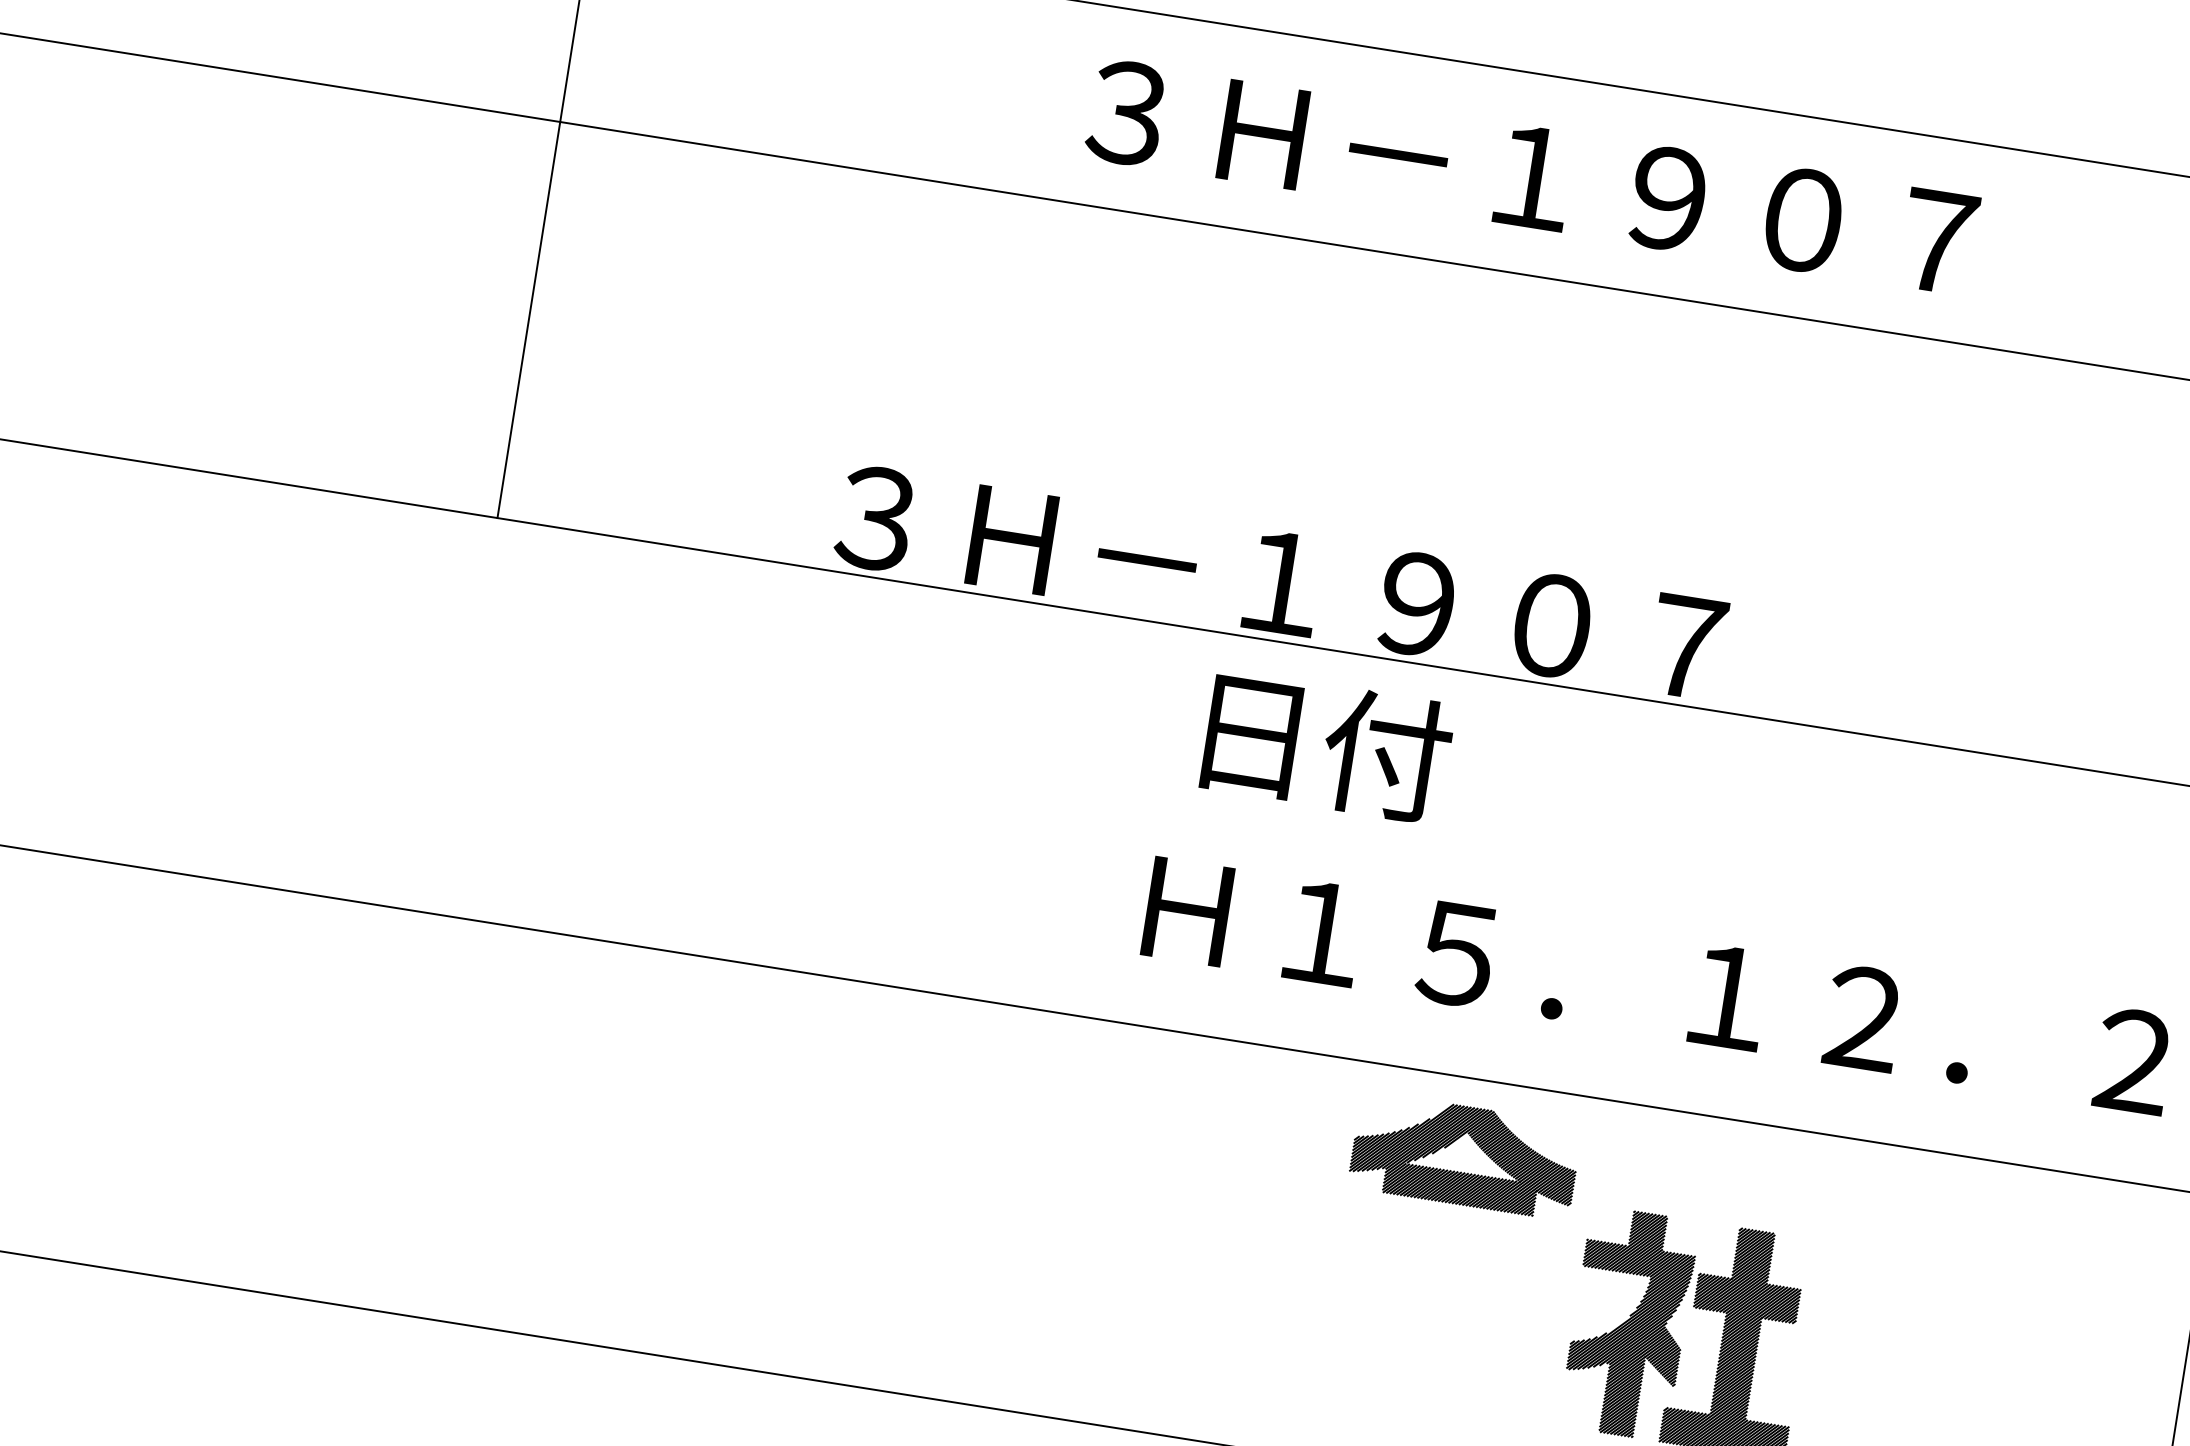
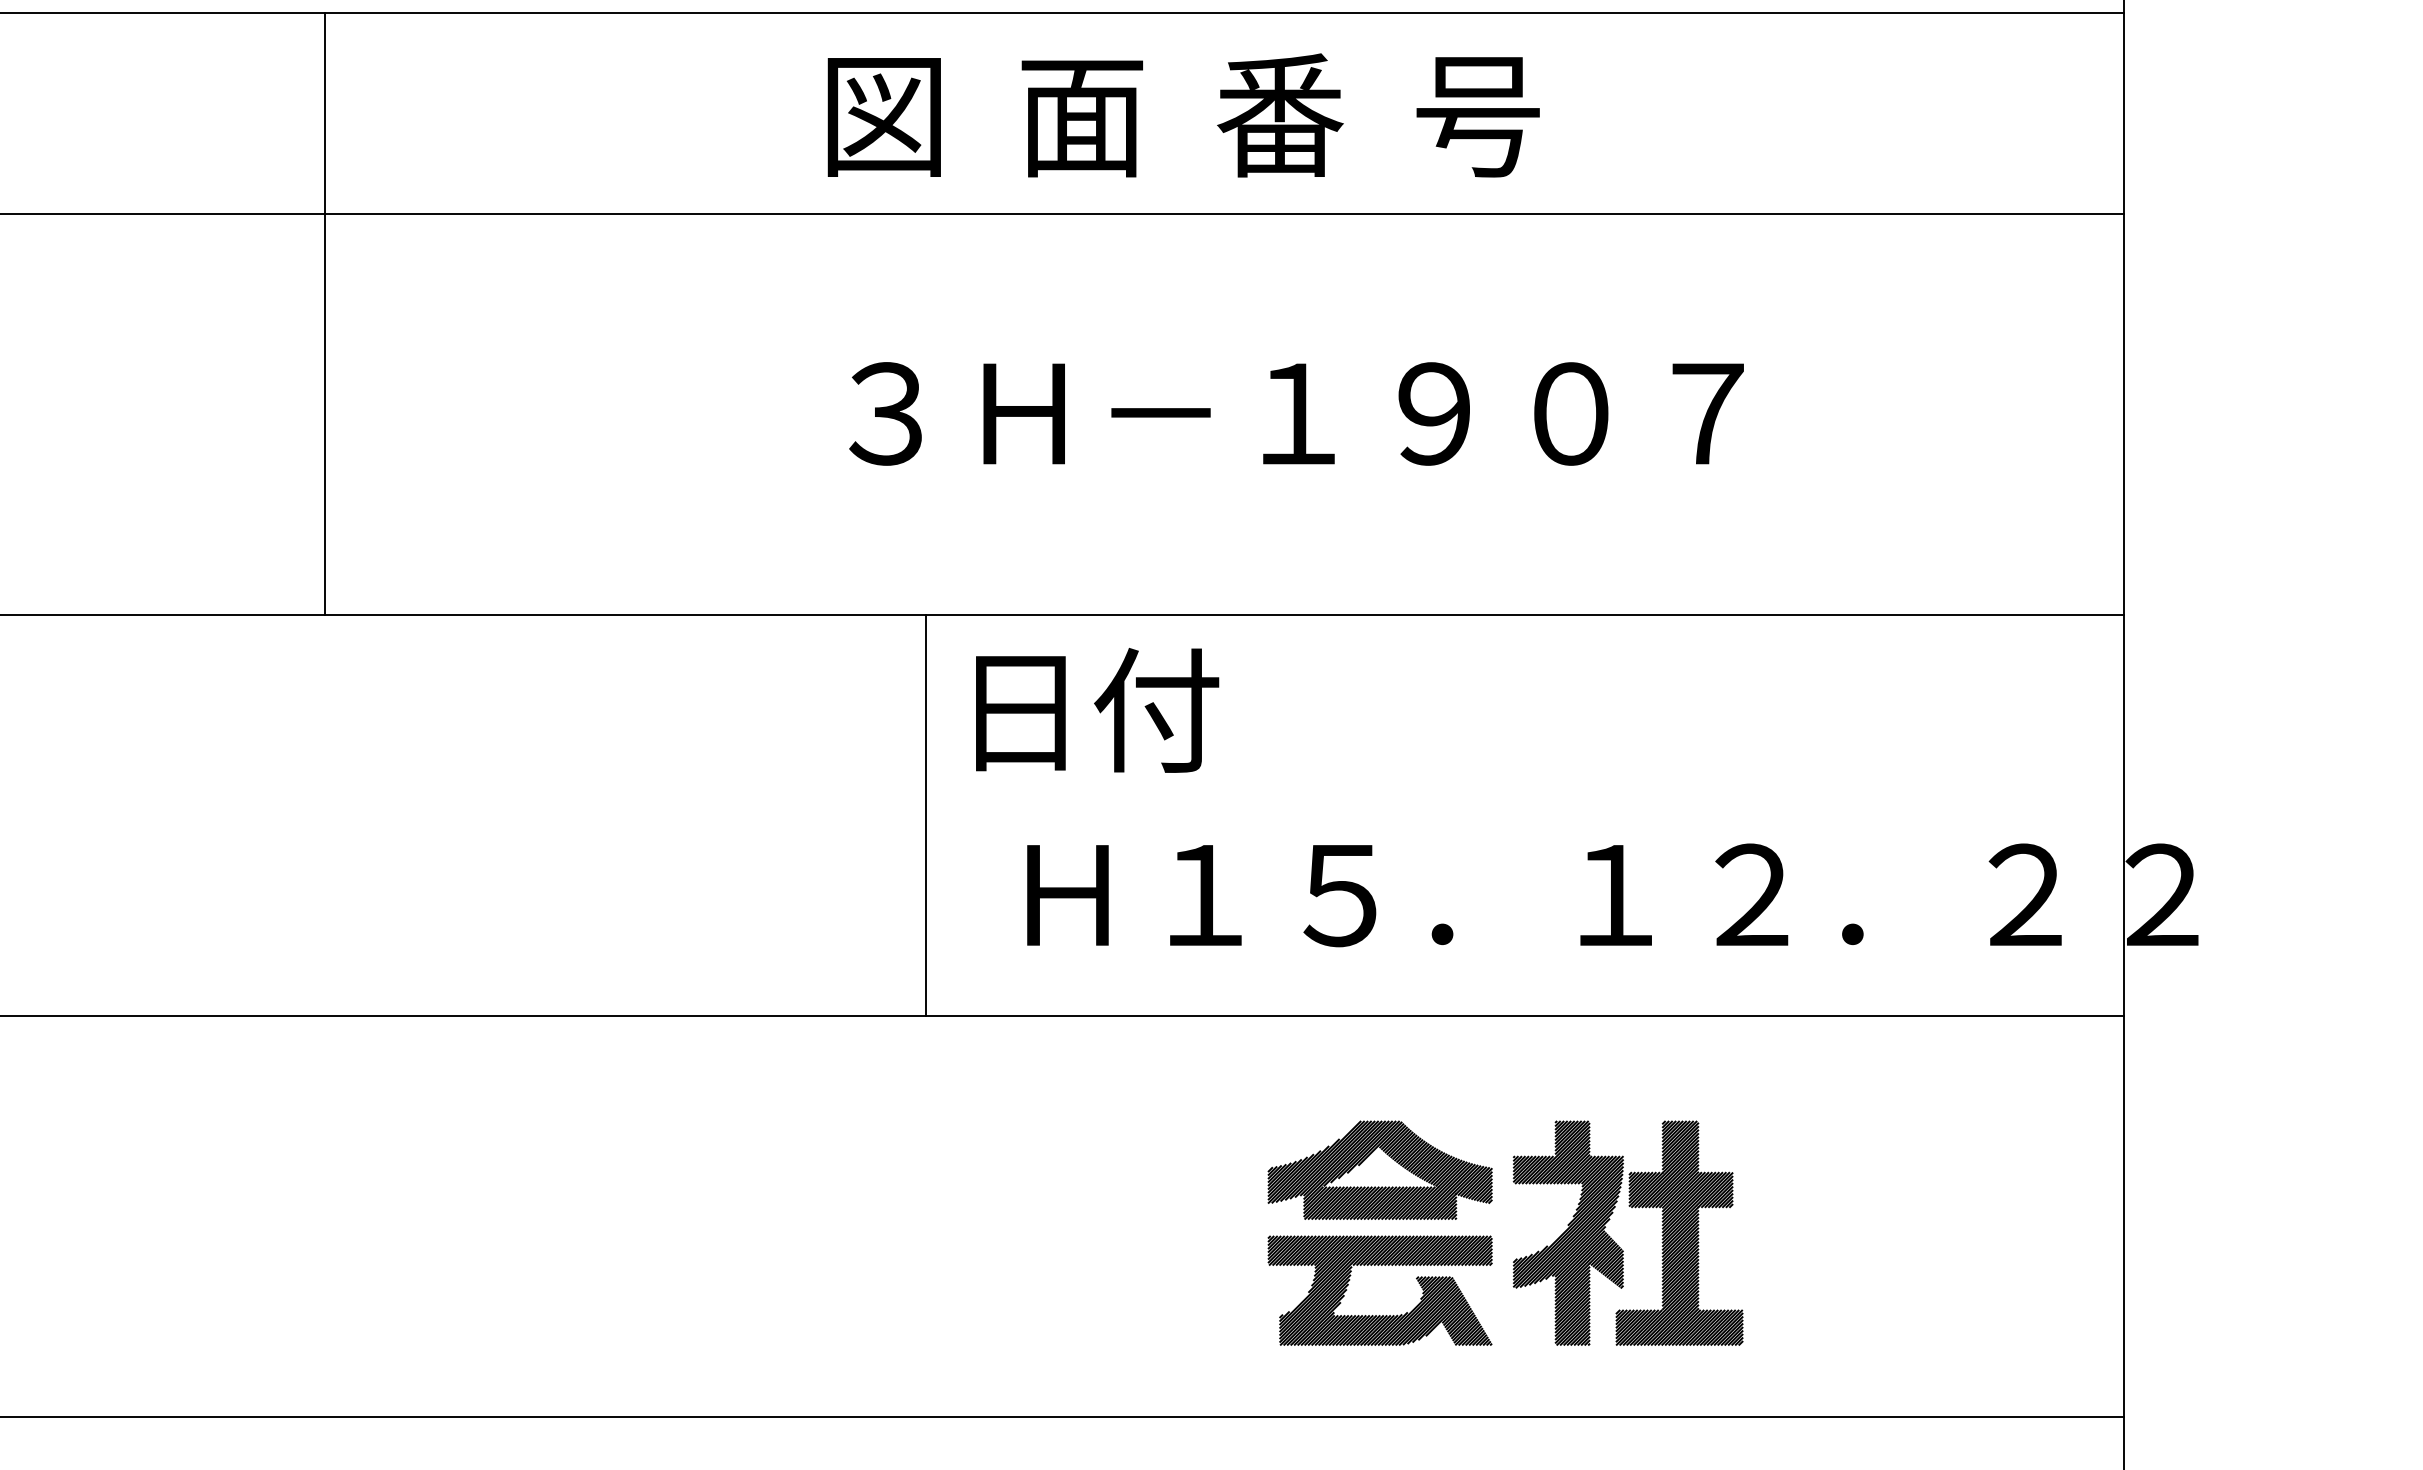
text: (1522, 175) -> (1283, 115), ３Ｈ－１９０７ -> 図  面  番  号
text: (1280, 582) -> (1296, 413), moved
text: (1327, 746) -> (1097, 710), moved
line: (1060, 809) -> (926, 814), added
part: (1464, 1155) -> (1379, 1169), moved
part: (1437, 1325) -> (1379, 1265), added

